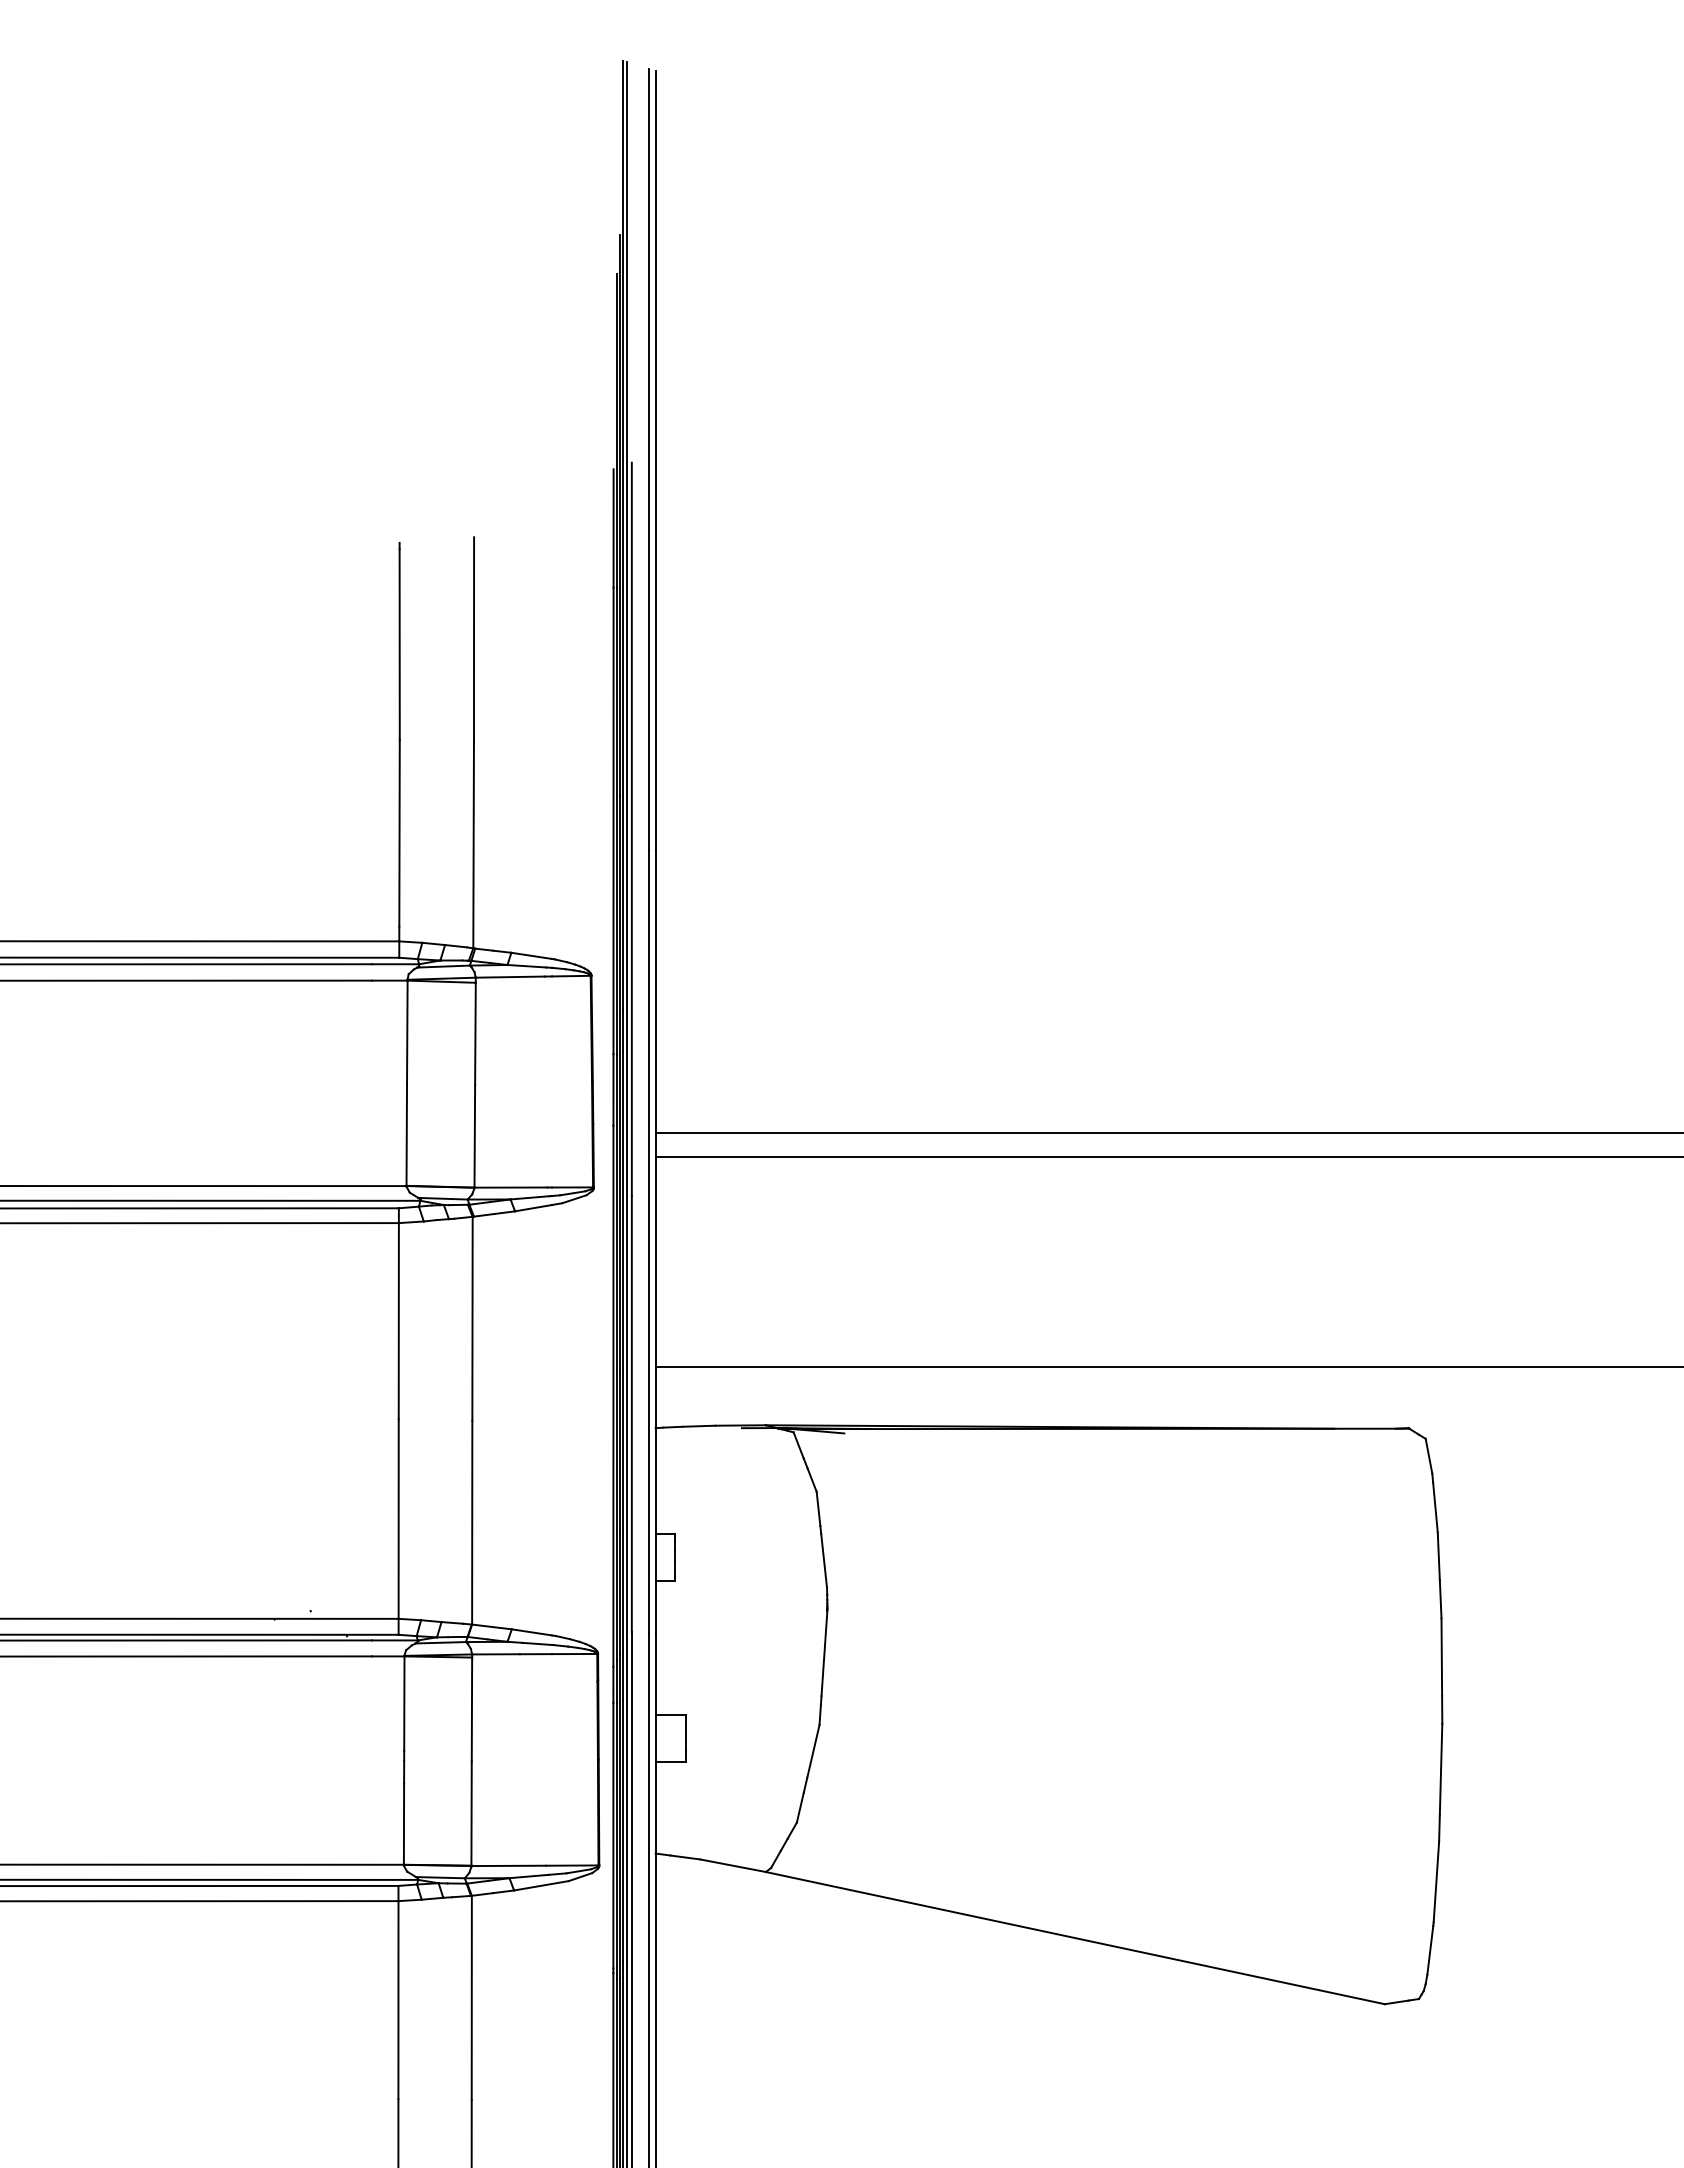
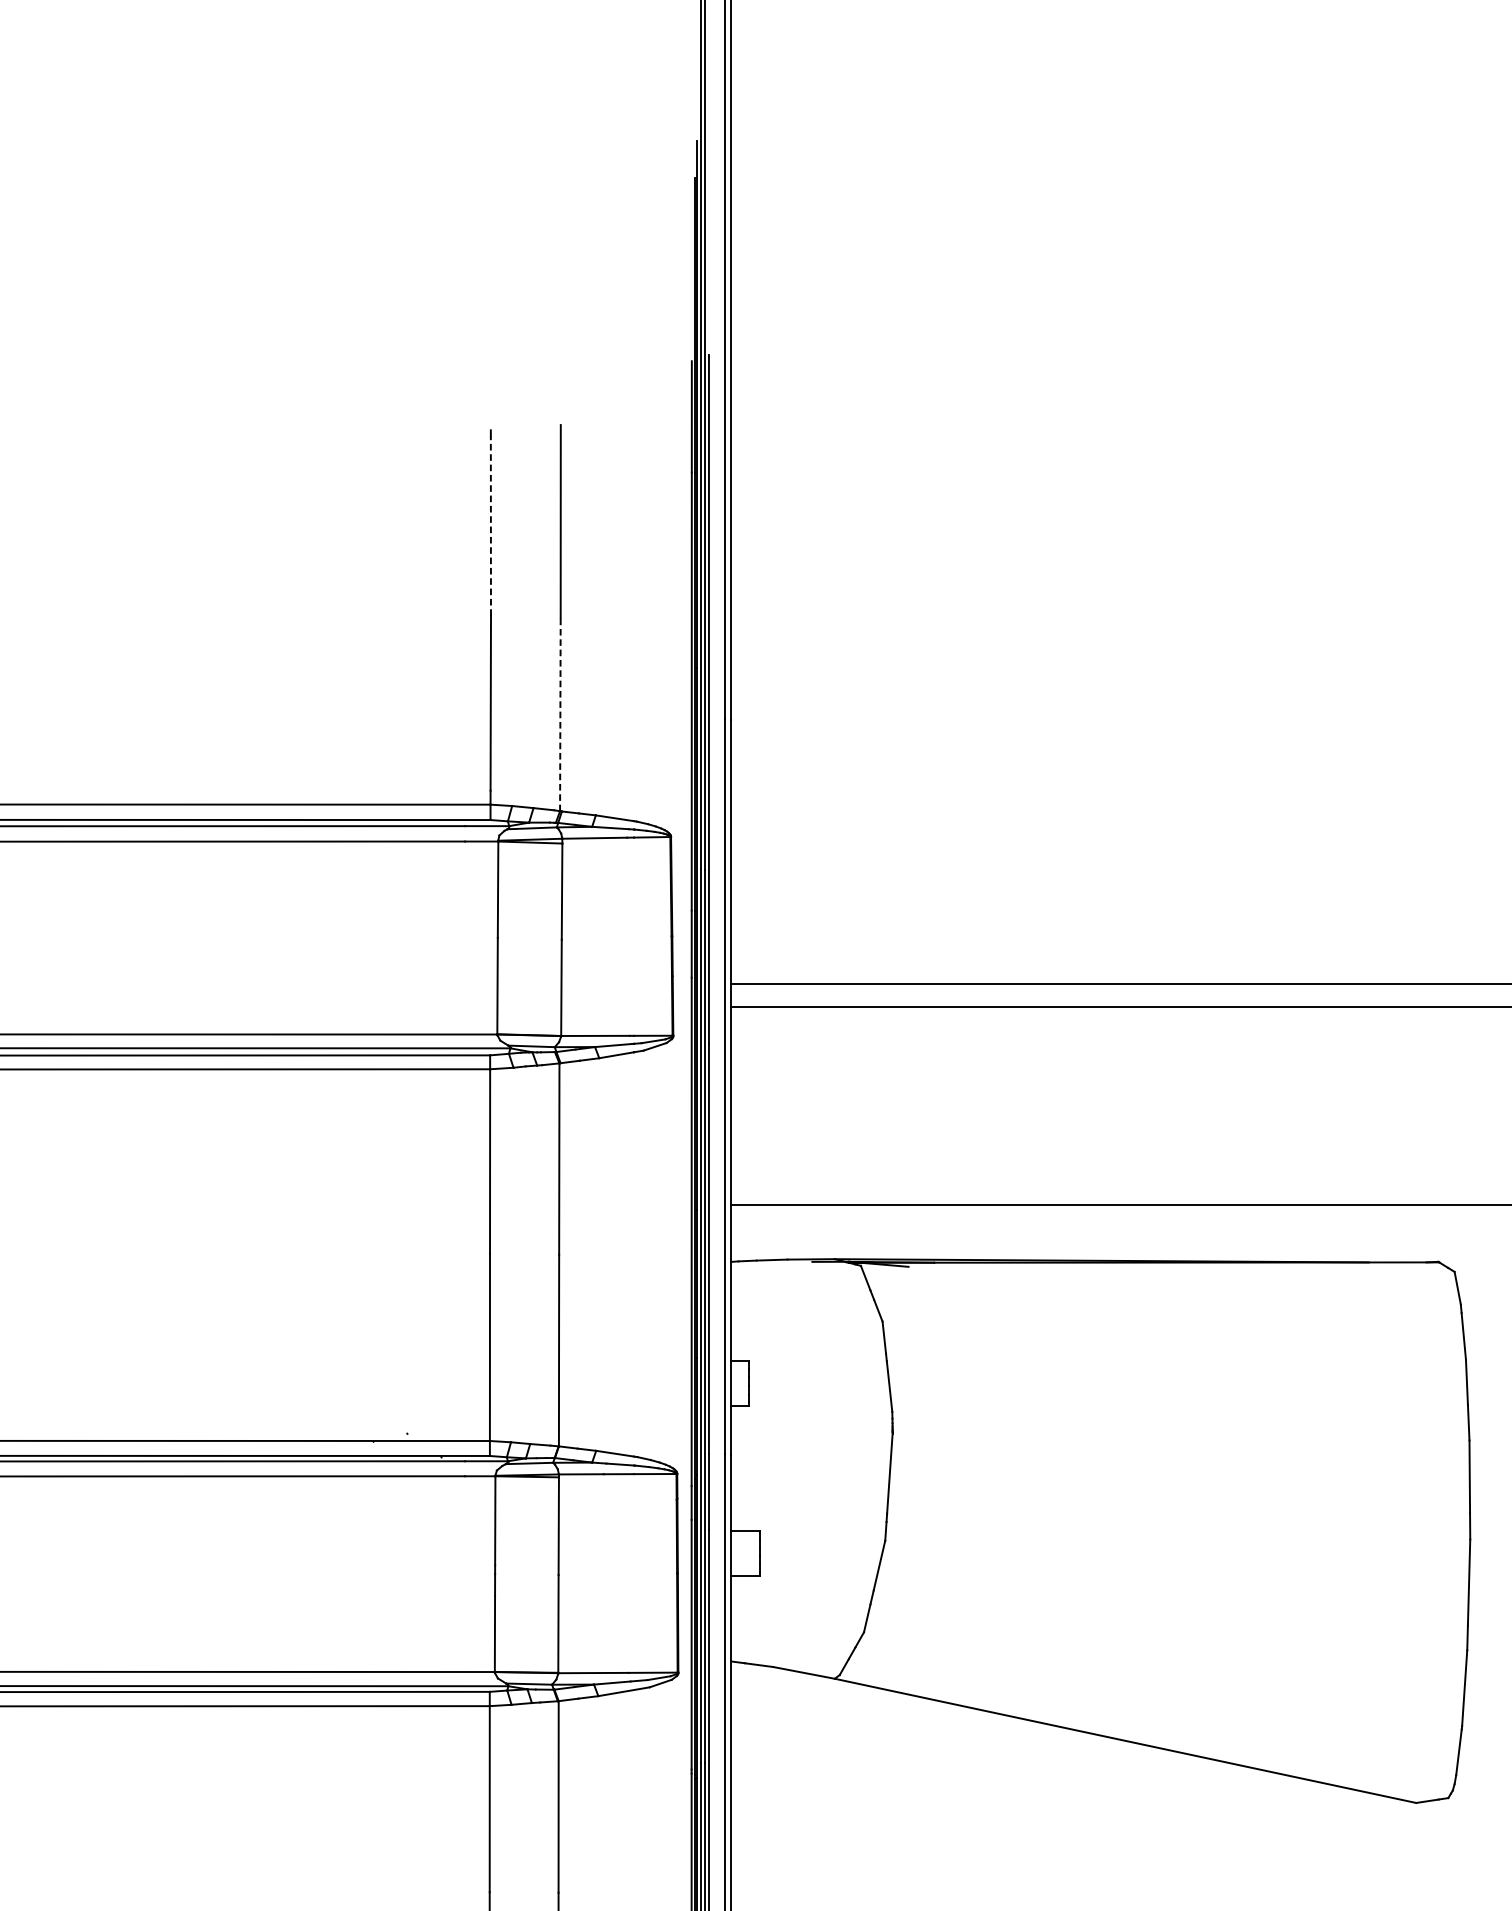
line: (399, 644) -> (490, 525), solid -> dashed
line: (473, 845) -> (560, 714), solid -> dashed

